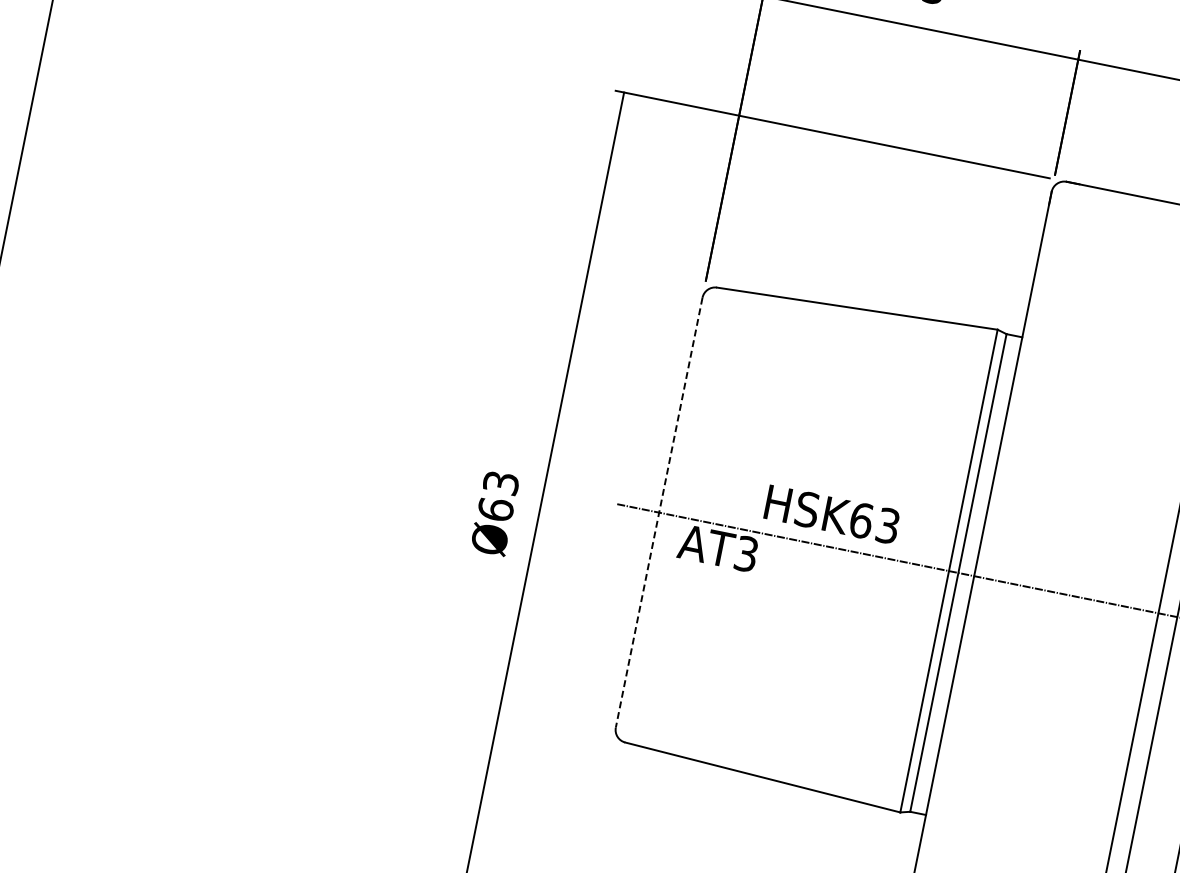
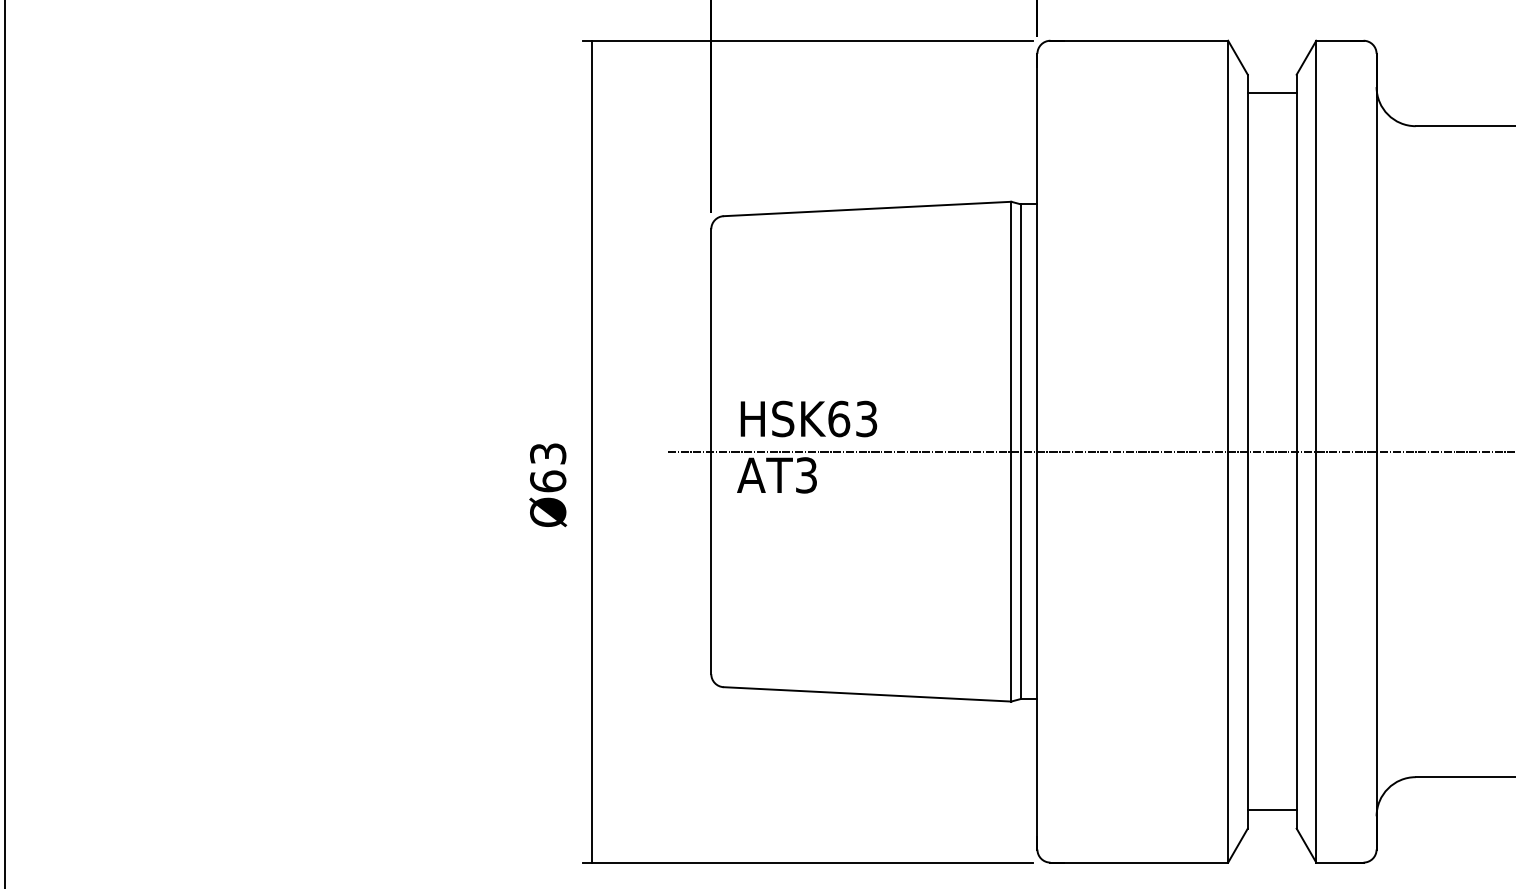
line: (659, 513) -> (711, 452), dashed -> solid
text: (831, 514) -> (808, 418), moved

